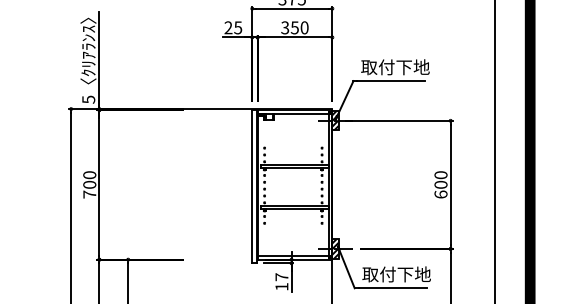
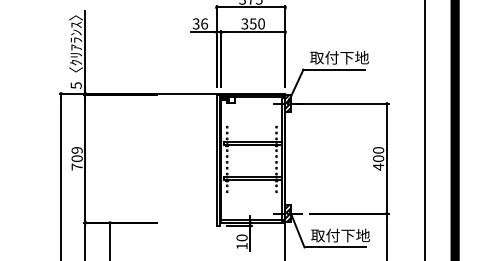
text: (233, 27) -> (200, 23), 25 -> 36
text: (88, 175) -> (76, 150), 700 -> 709
text: (440, 193) -> (378, 166), 600 -> 400
text: (281, 276) -> (241, 237), 17 -> 10

